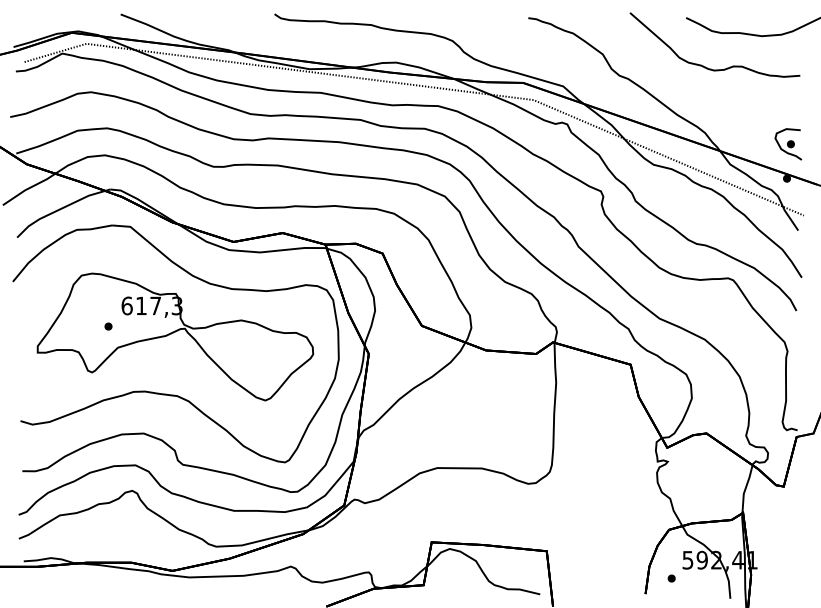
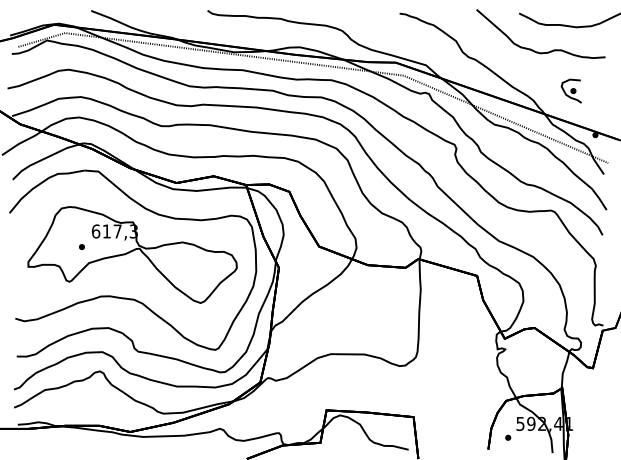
part: (787, 143) -> (570, 90), moved

